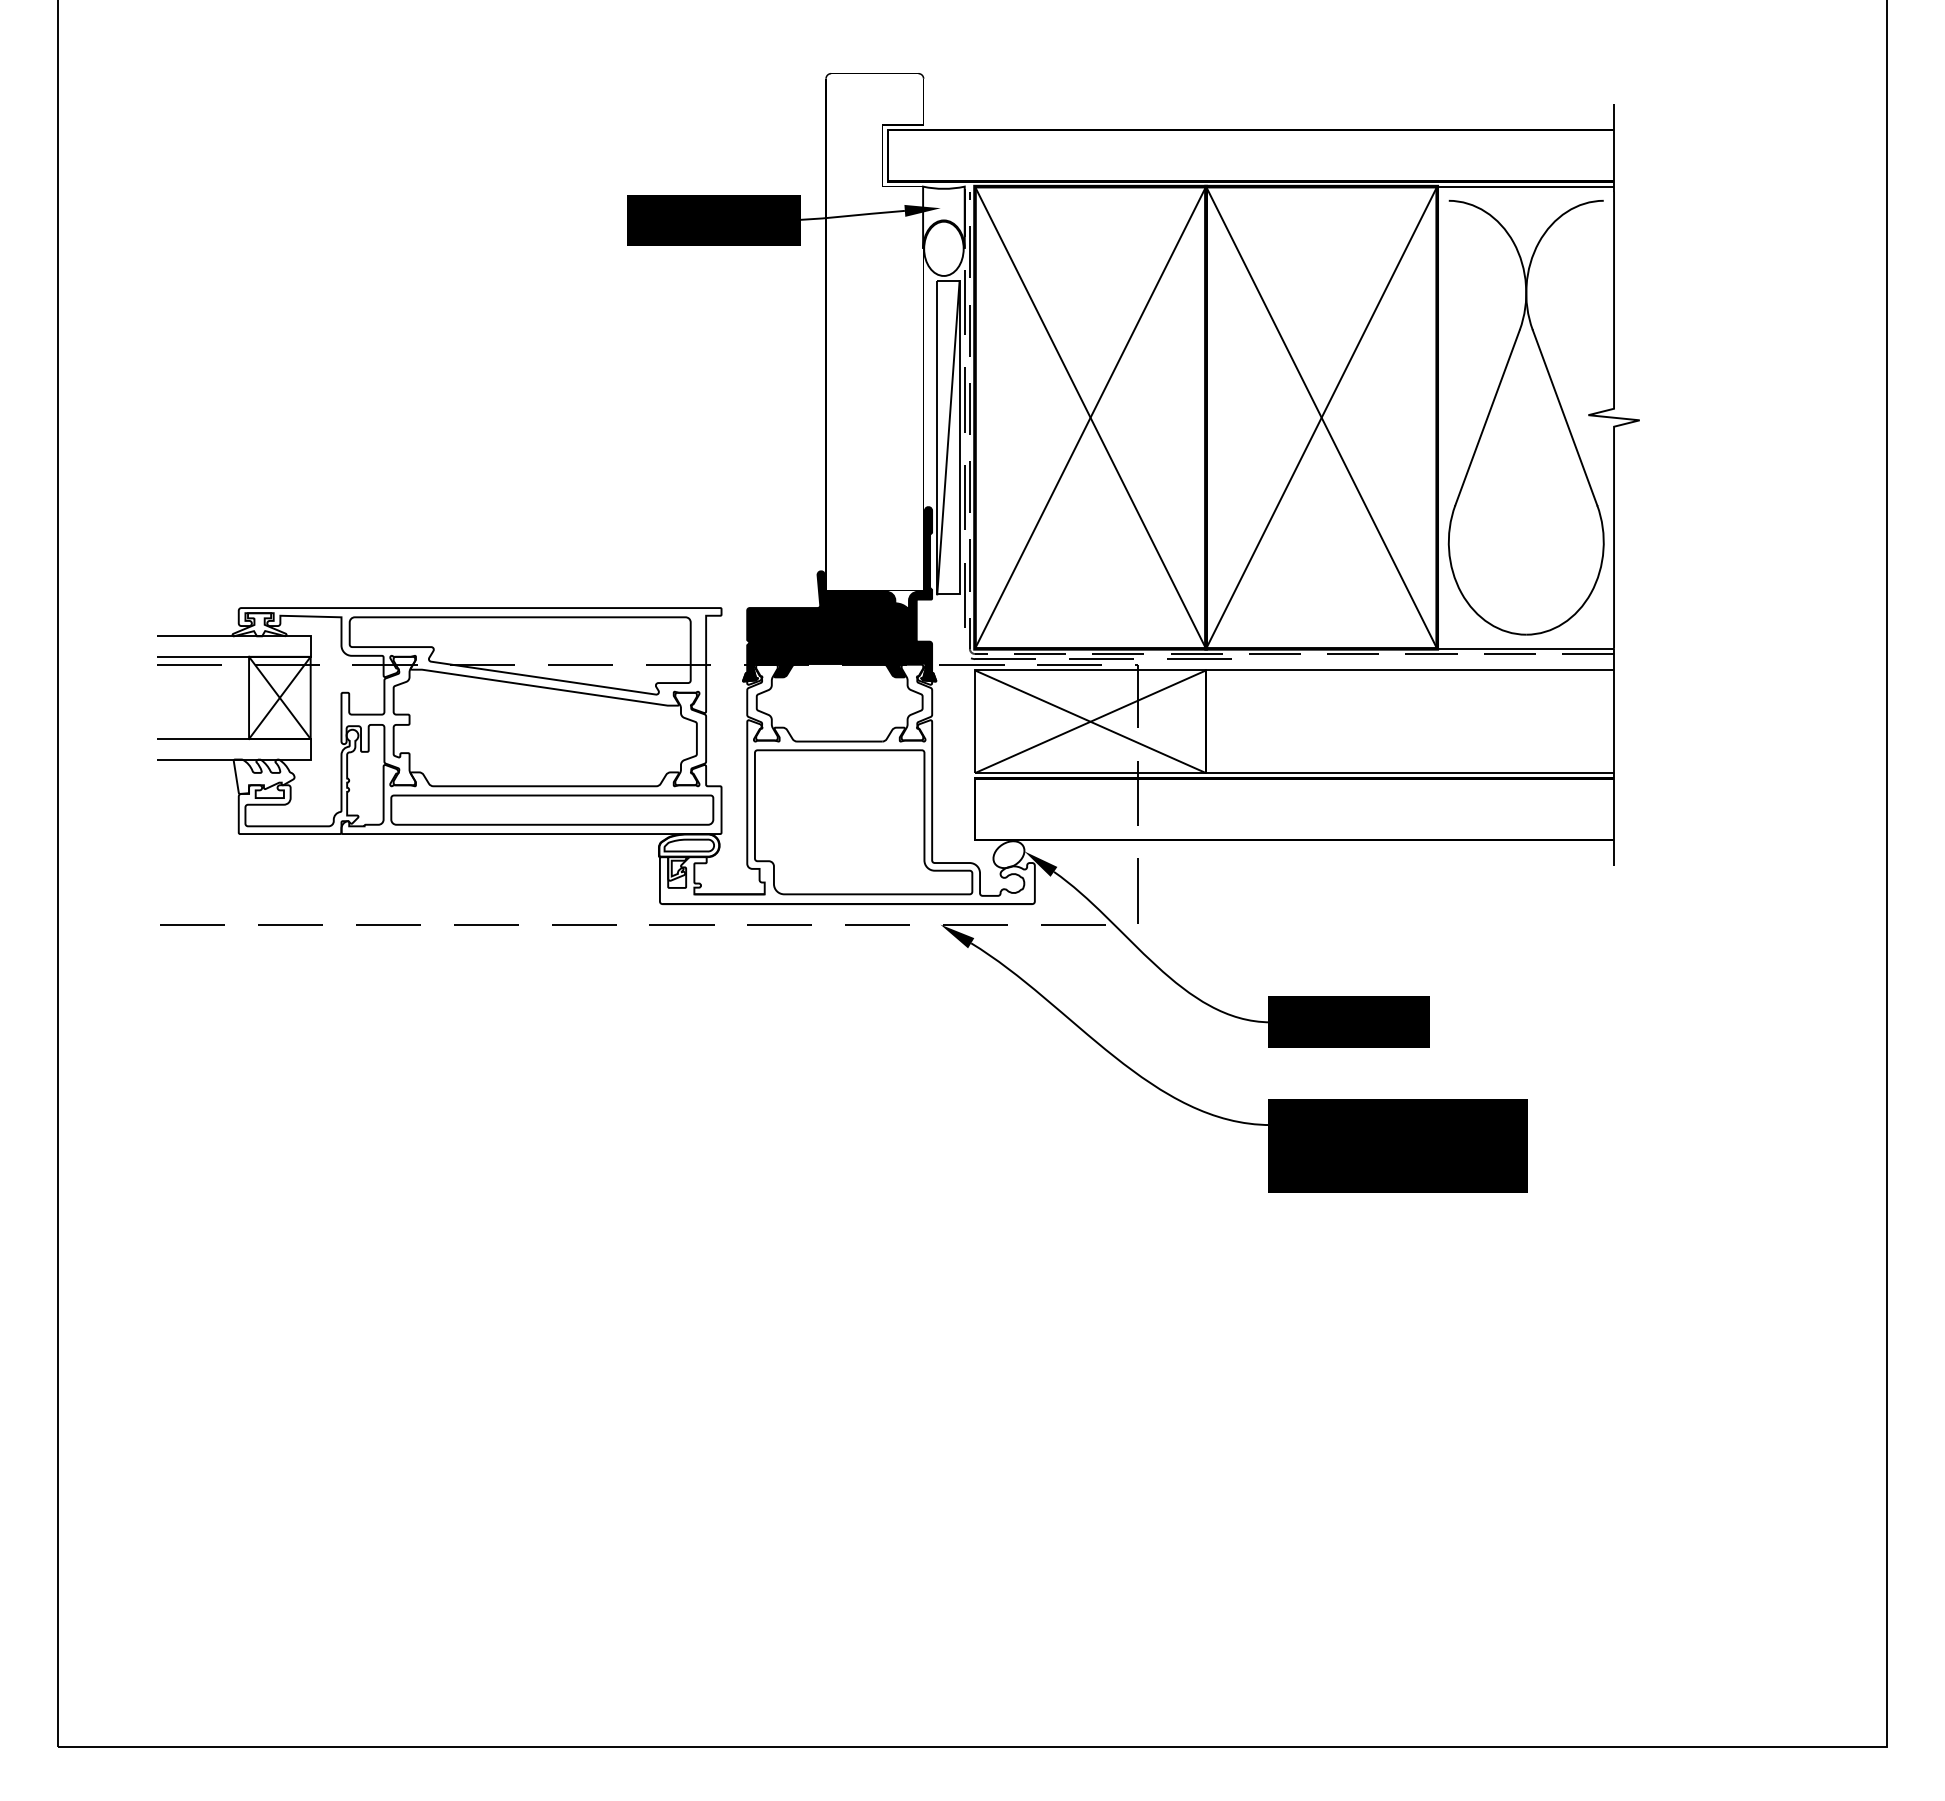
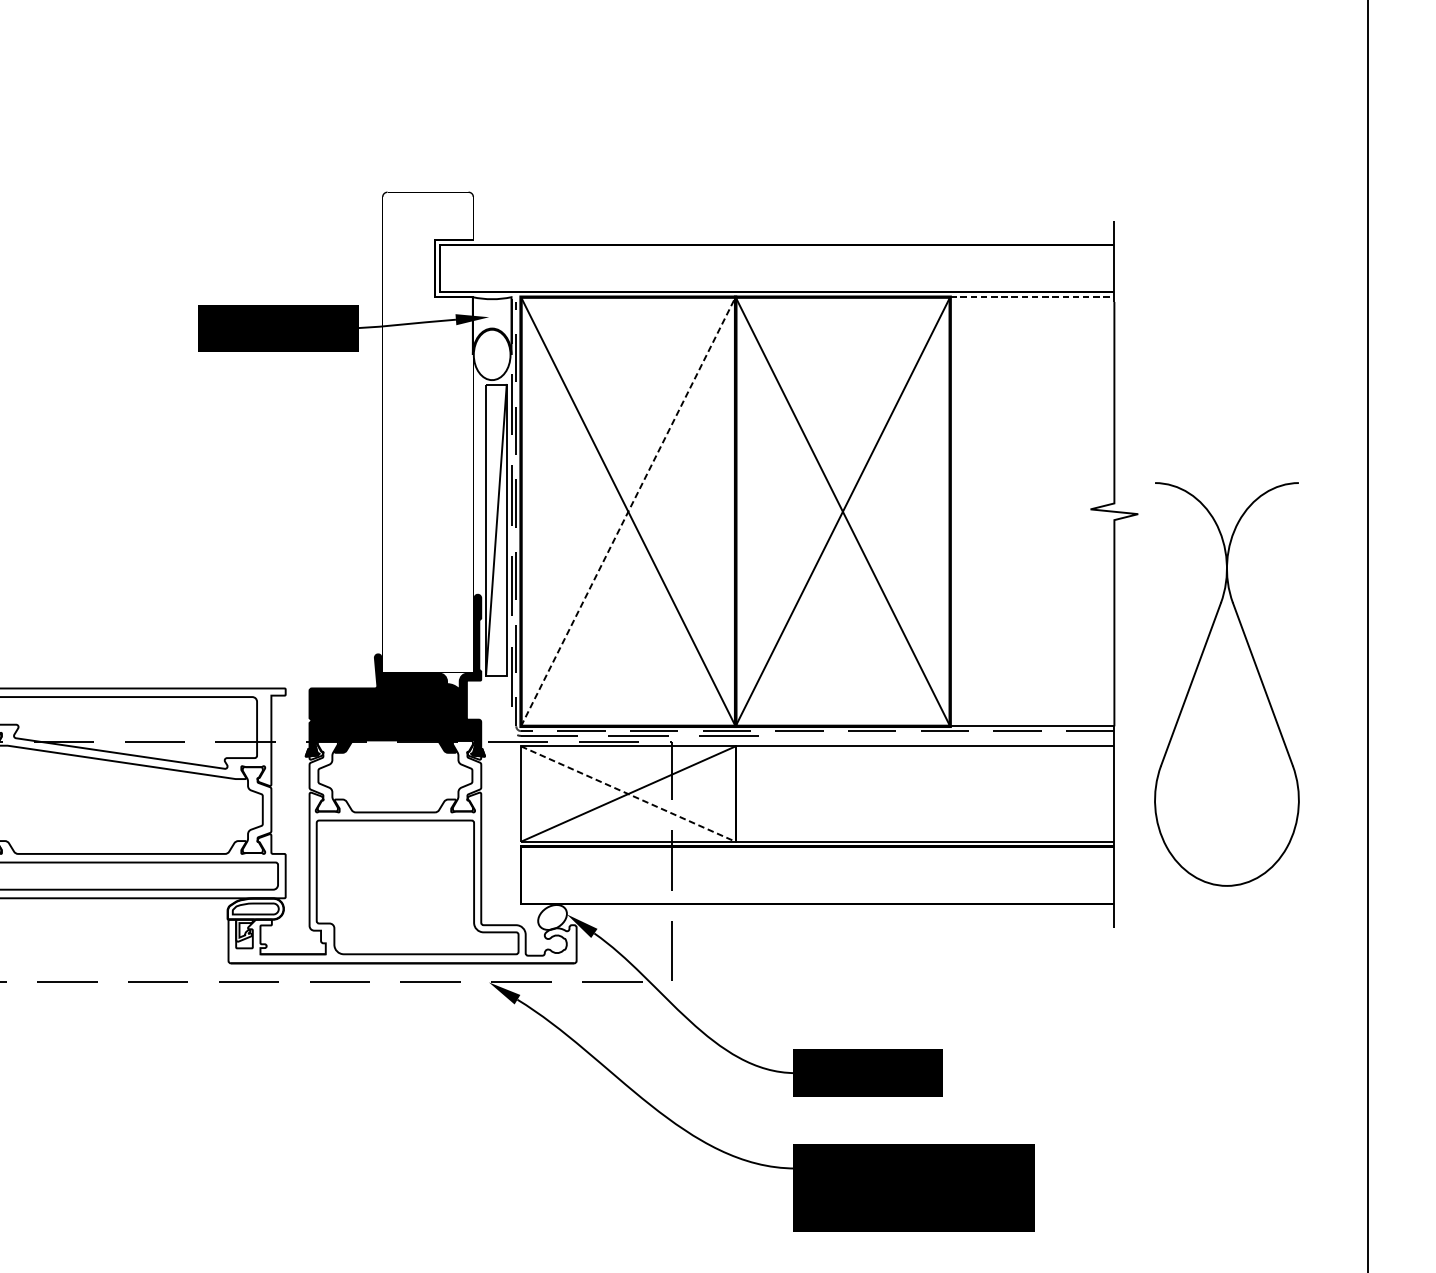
line: (1526, 186) -> (1033, 297), solid -> dashed
line: (1090, 417) -> (628, 511), solid -> dashed
part: (1525, 417) -> (1226, 684), moved
line: (1091, 721) -> (629, 793), solid -> dashed

